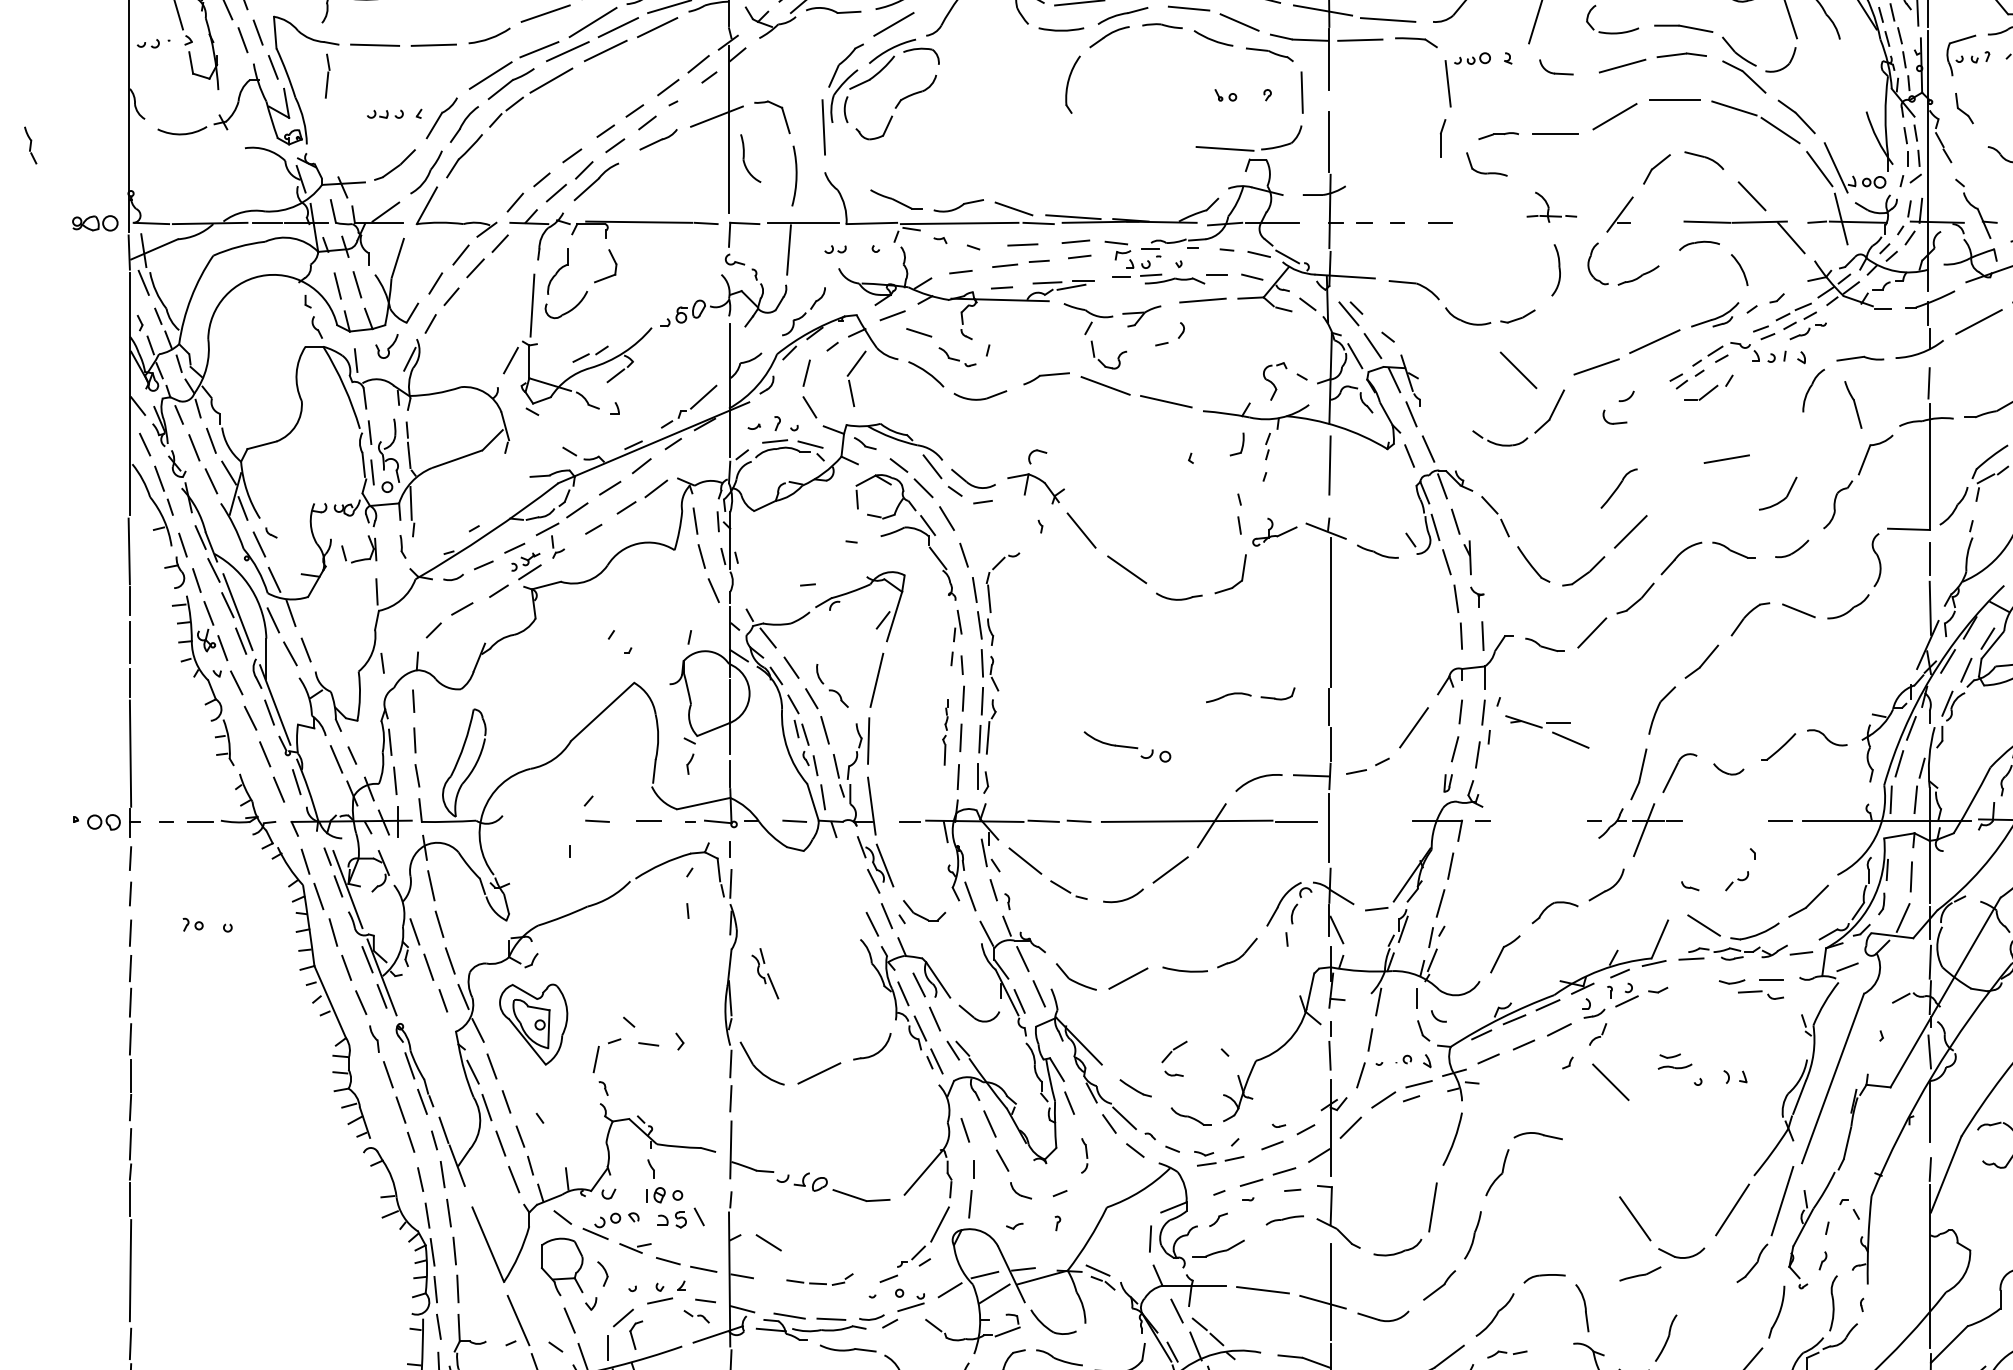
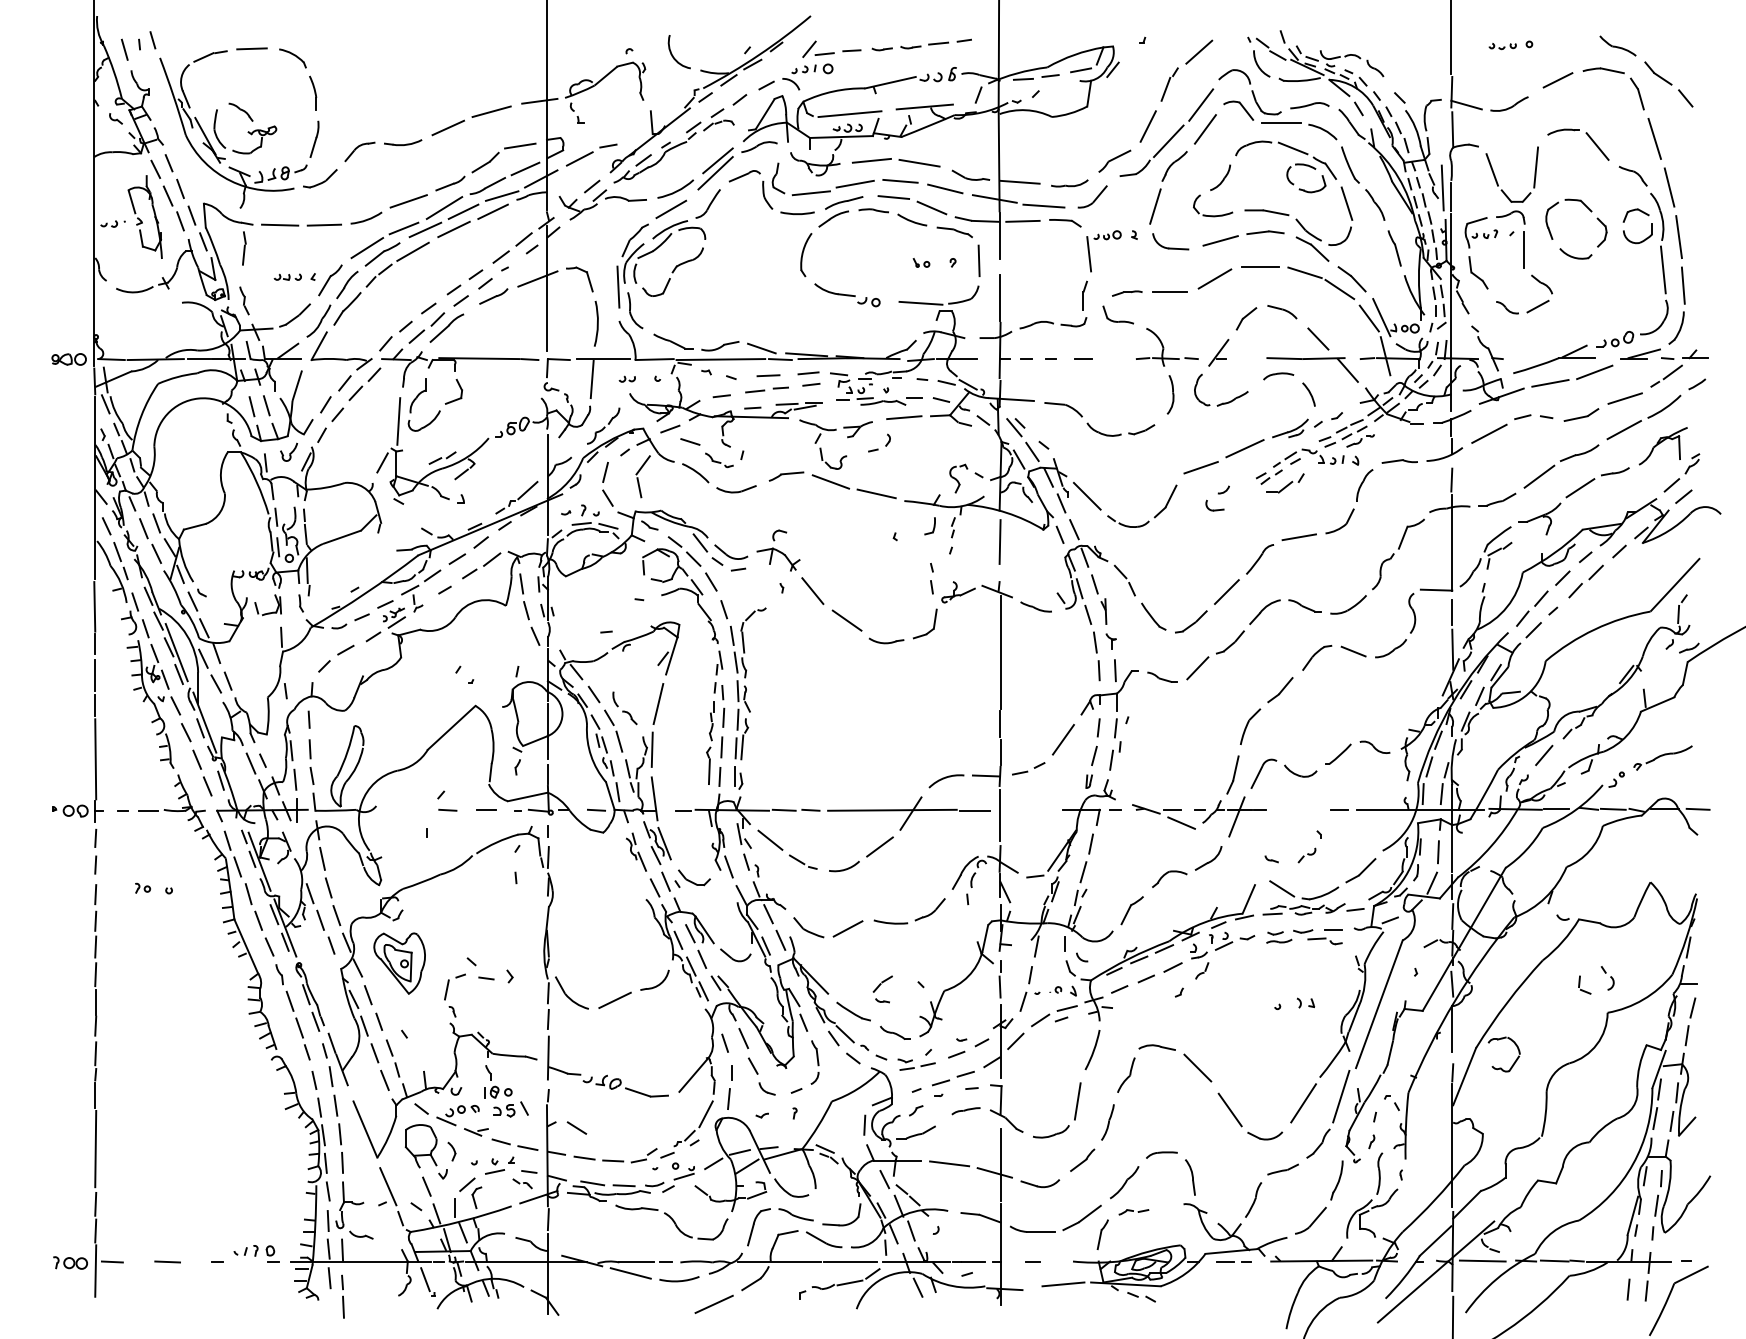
part: (1555, 66) -> (1170, 241), size x1.43
part: (1964, 108) -> (1478, 272), size x1.43
part: (30, 145) -> (244, 300), moved
part: (750, 158) -> (635, 310), moved
part: (1552, 207) -> (1167, 347), size x1.67
line: (1518, 370) -> (1087, 496), moved
part: (1853, 405) -> (1394, 248), moved
part: (1619, 488) -> (1260, 559), moved
part: (1777, 493) -> (1339, 521), moved
part: (1792, 548) -> (1348, 604), size x1.43
part: (1250, 695) -> (1053, 323), moved
part: (945, 731) -> (710, 742), size x1.67
part: (1546, 731) -> (1163, 816), moved
part: (1127, 747) -> (847, 295), moved
part: (1728, 768) -> (1300, 770), size x1.43
part: (765, 972) -> (636, 851), moved
part: (1675, 1061) -> (1279, 937), moved
line: (1610, 1081) -> (1197, 1067), moved
part: (1135, 1088) -> (853, 1011), size x1.43
part: (1083, 1155) -> (814, 1062), size x1.67
part: (1639, 1273) -> (1282, 1169), moved
part: (819, 1279) -> (615, 1155), size x1.67

